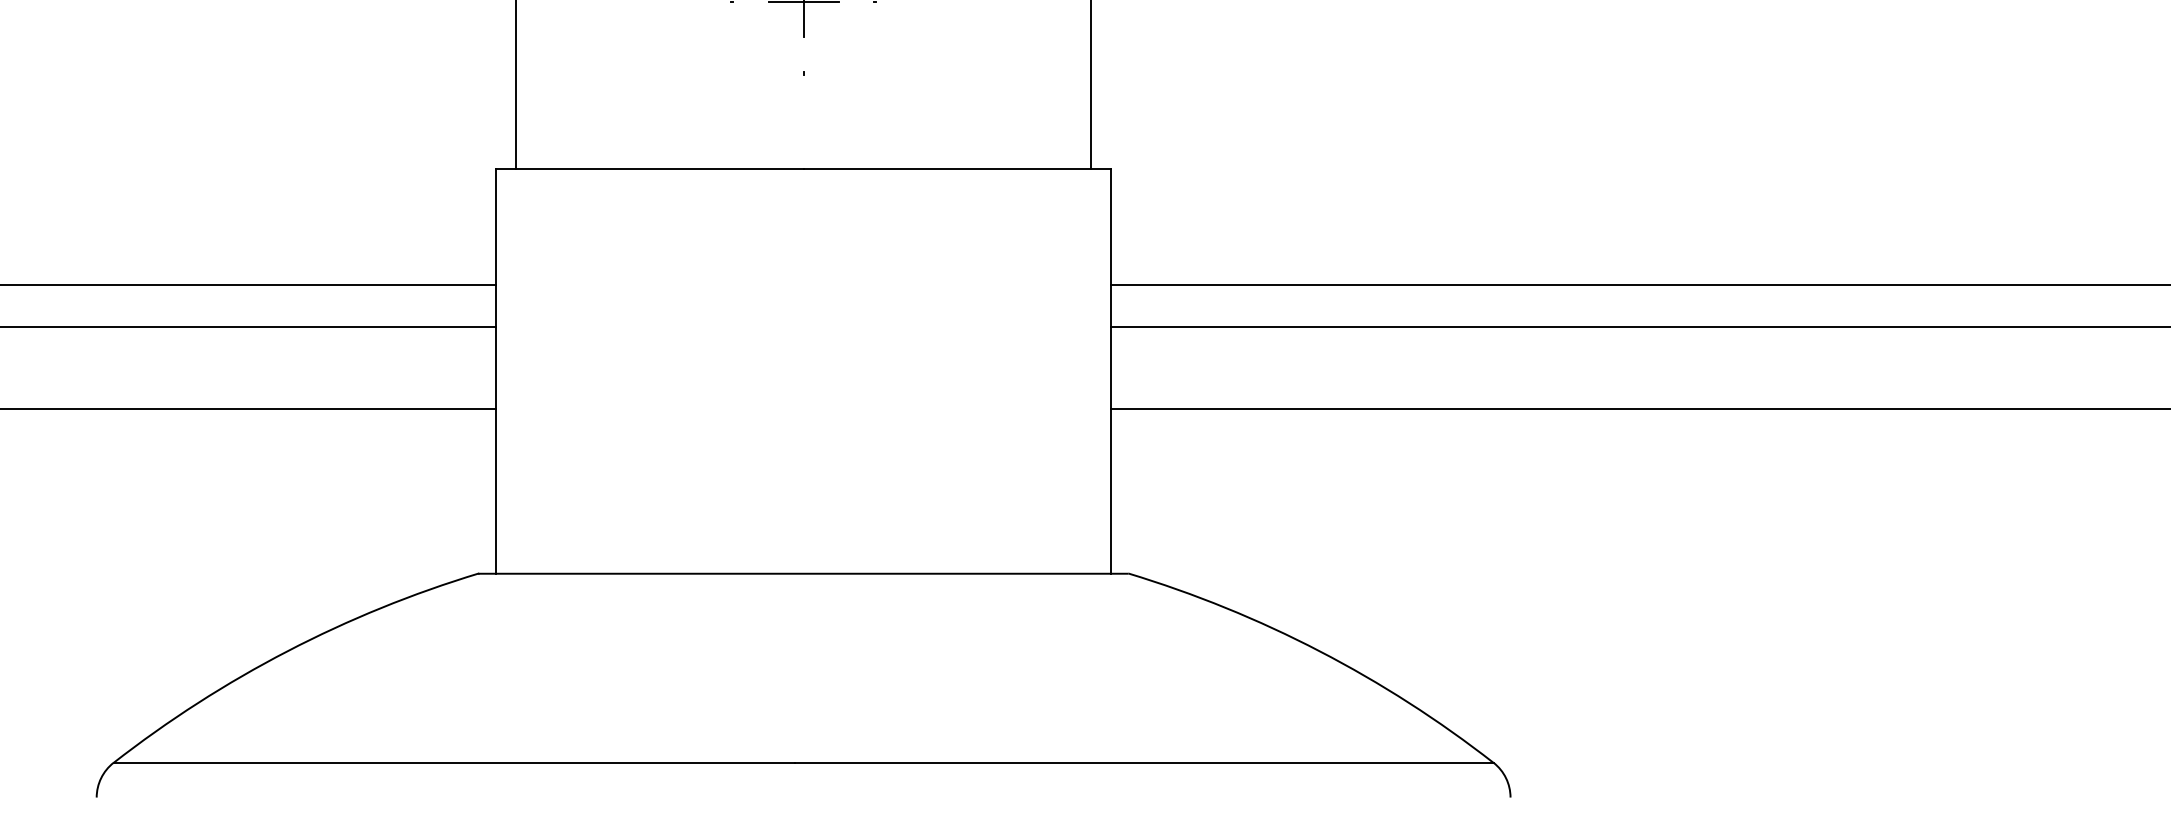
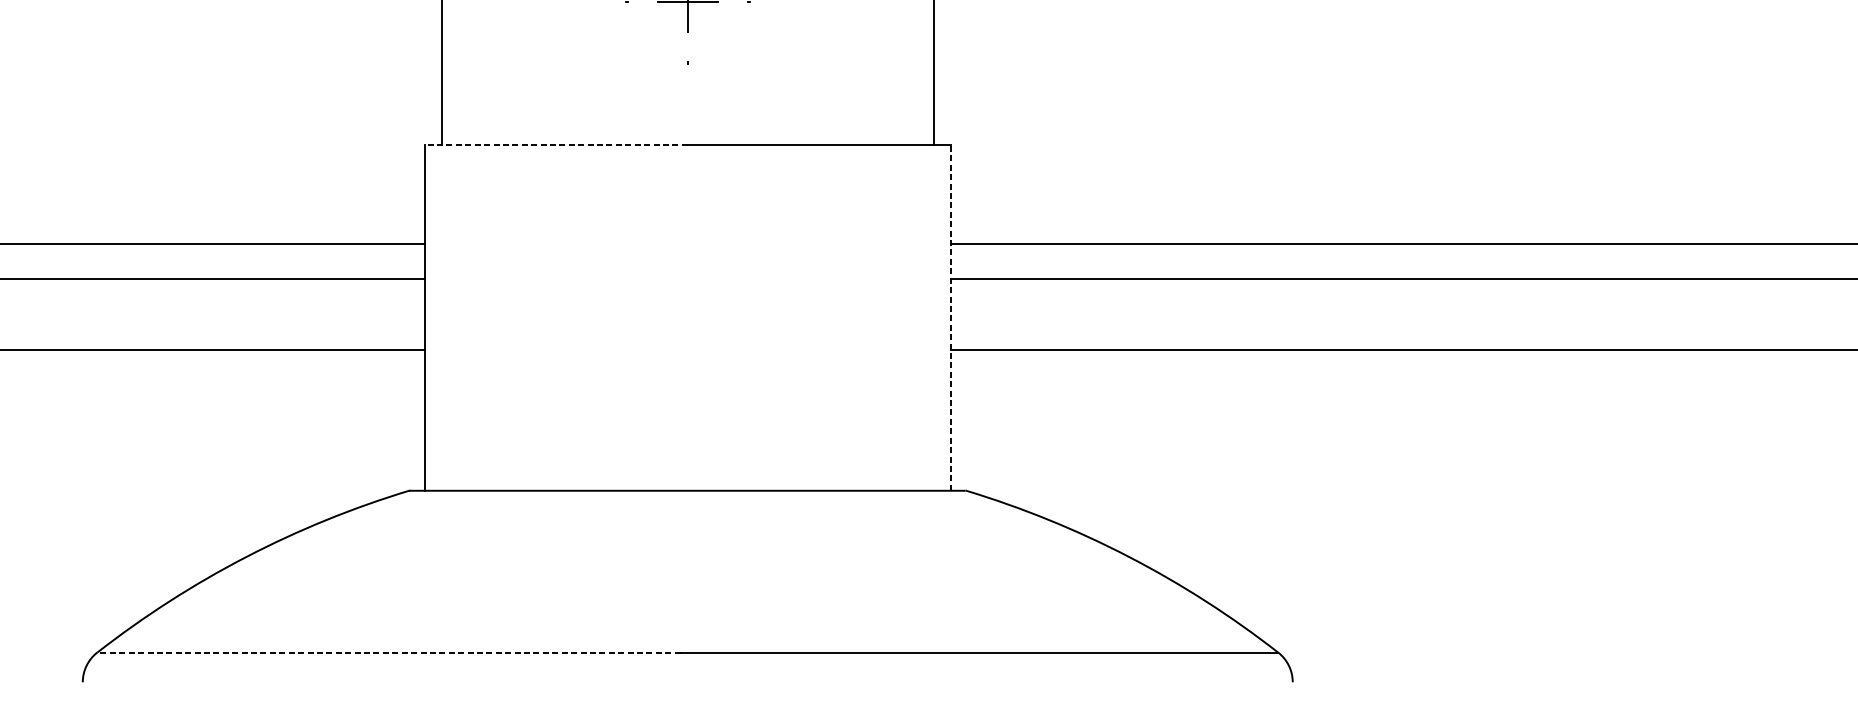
line: (650, 169) -> (556, 144), solid -> dashed
line: (1110, 370) -> (950, 316), solid -> dashed
line: (454, 762) -> (388, 652), solid -> dashed

